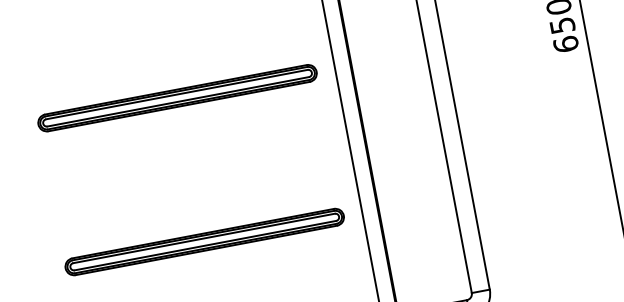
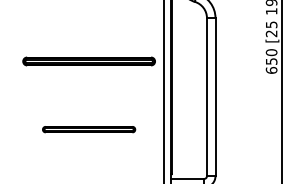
part: (203, 241) -> (88, 129), size x0.7

